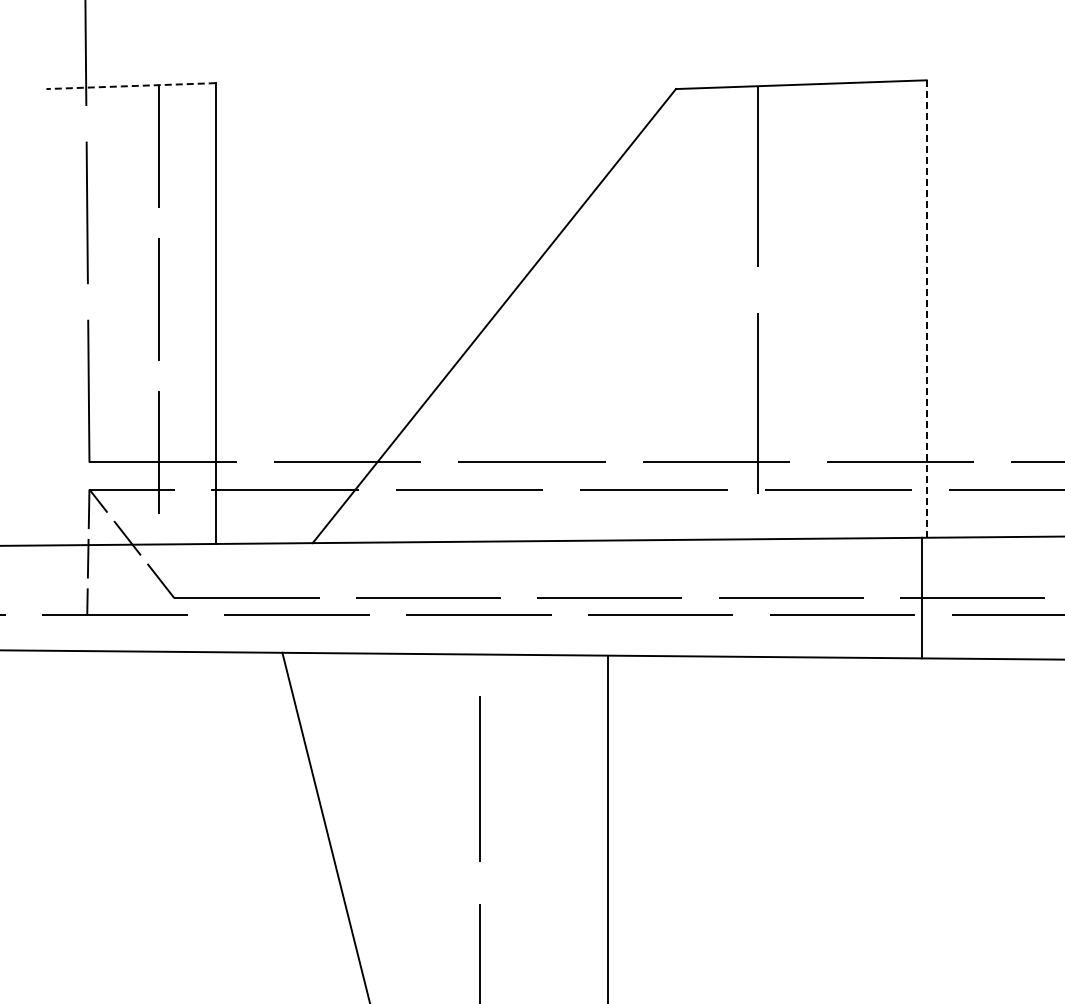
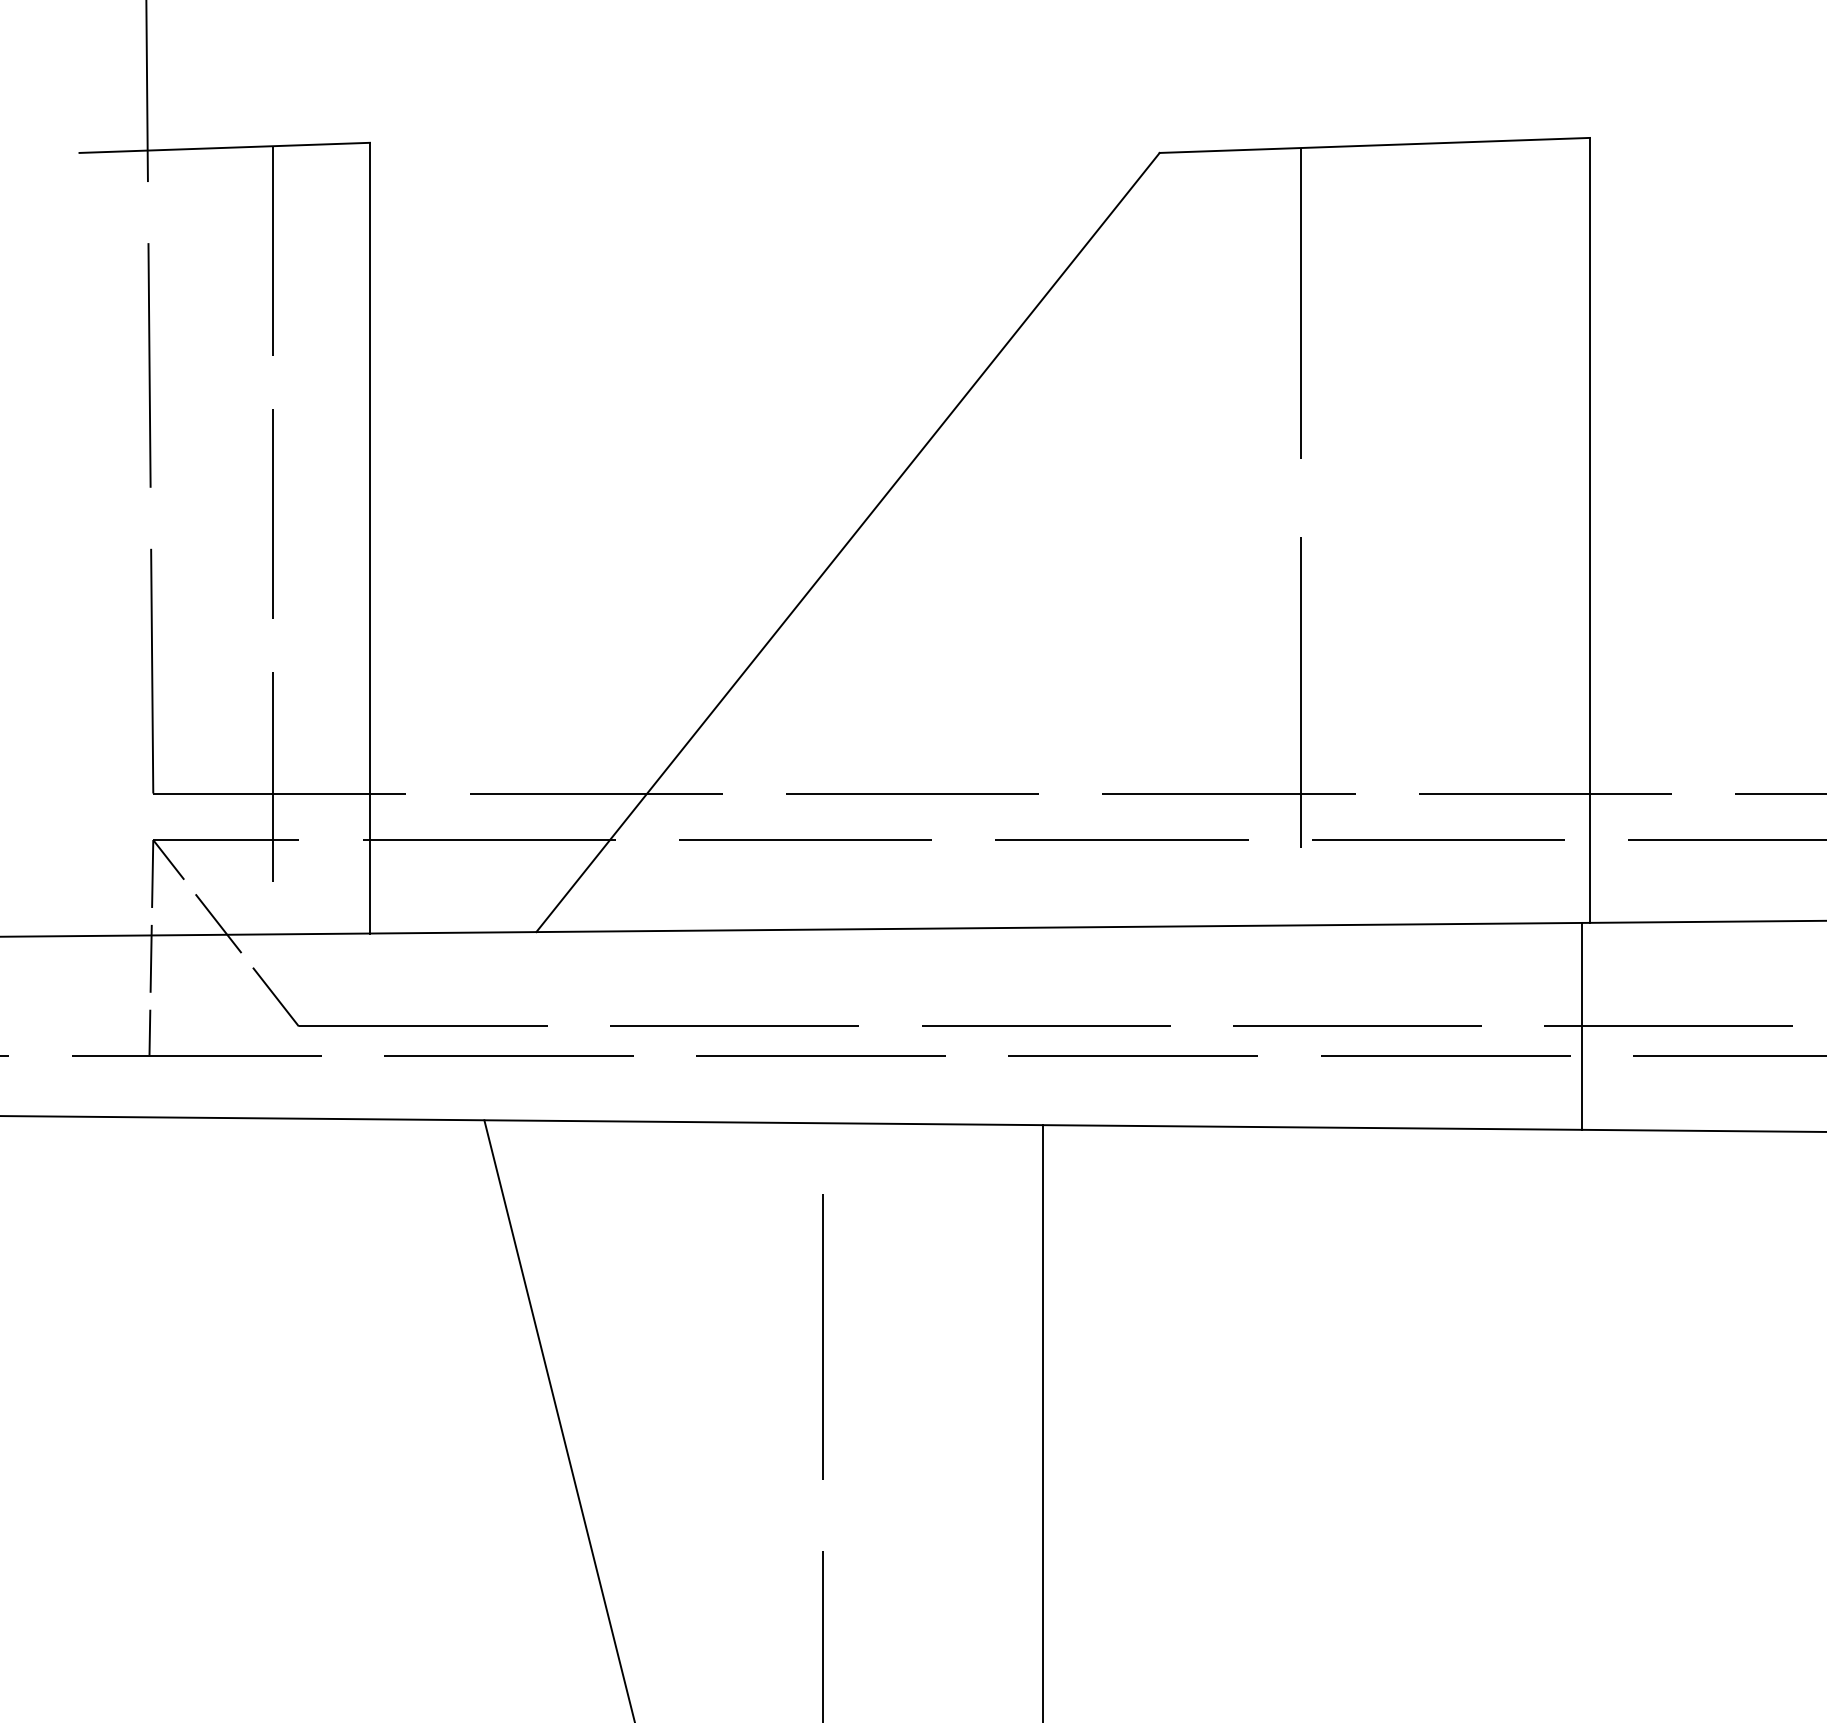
line: (131, 86) -> (225, 148), dashed -> solid
line: (926, 309) -> (1589, 531), dashed -> solid

